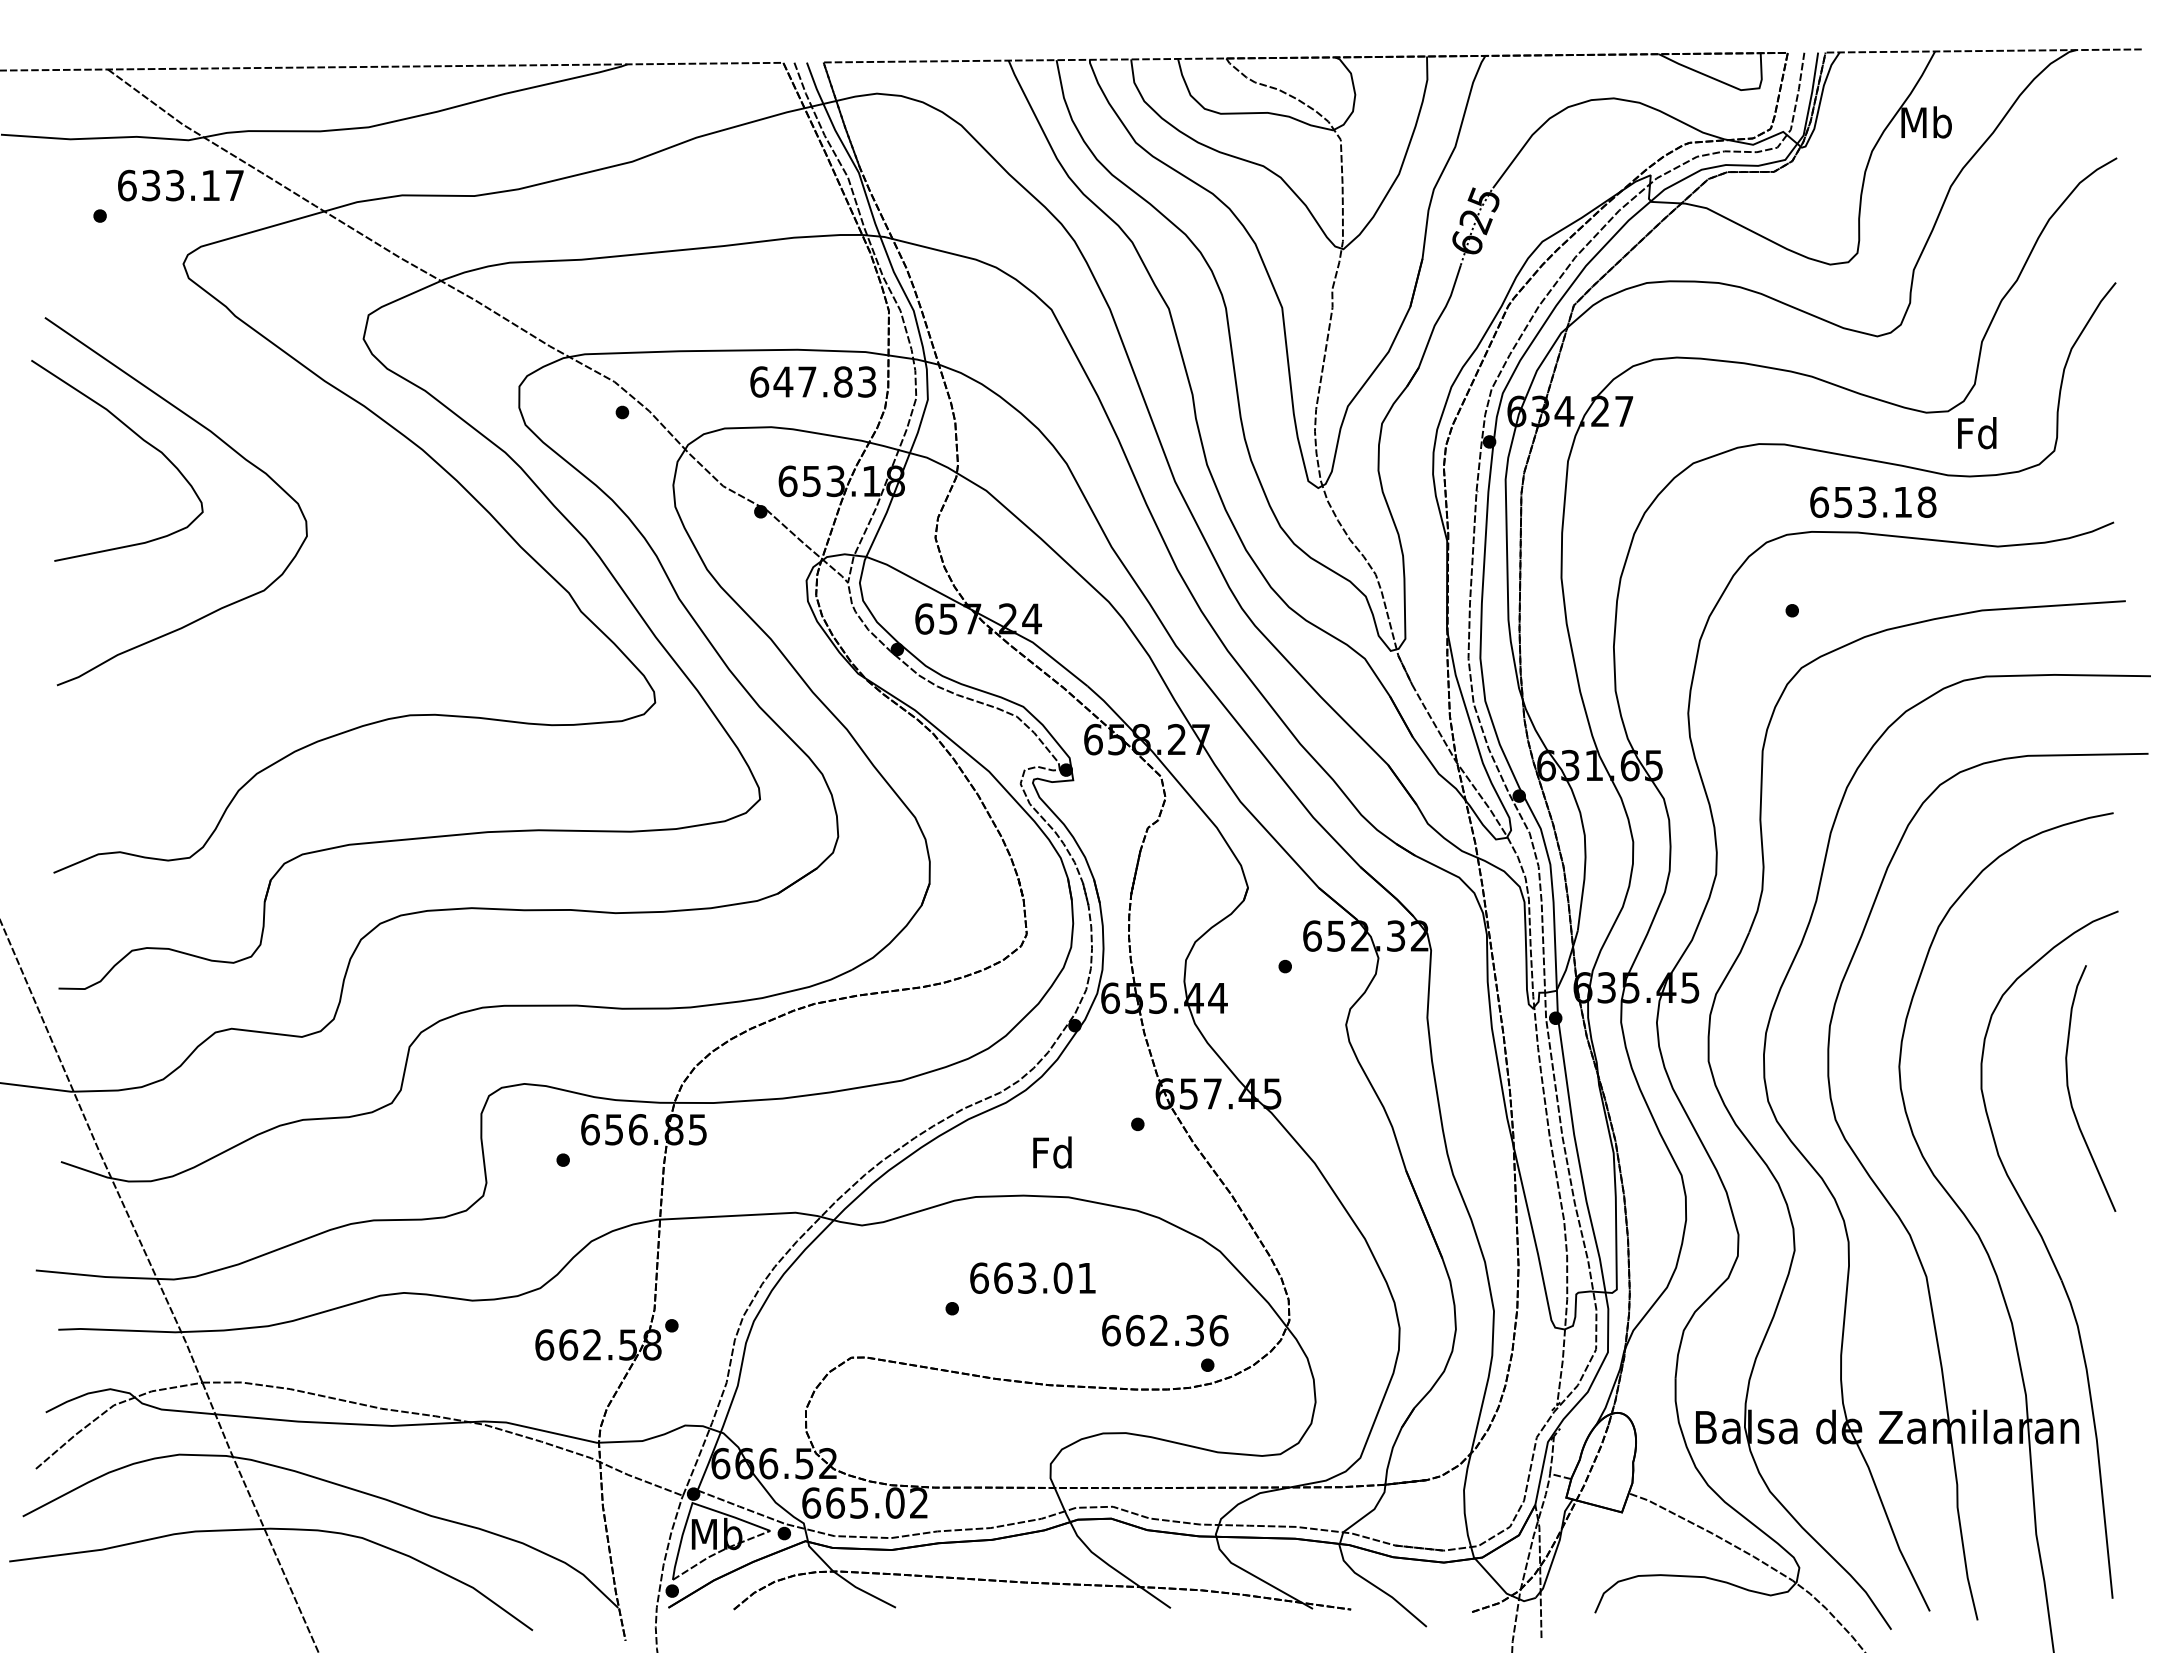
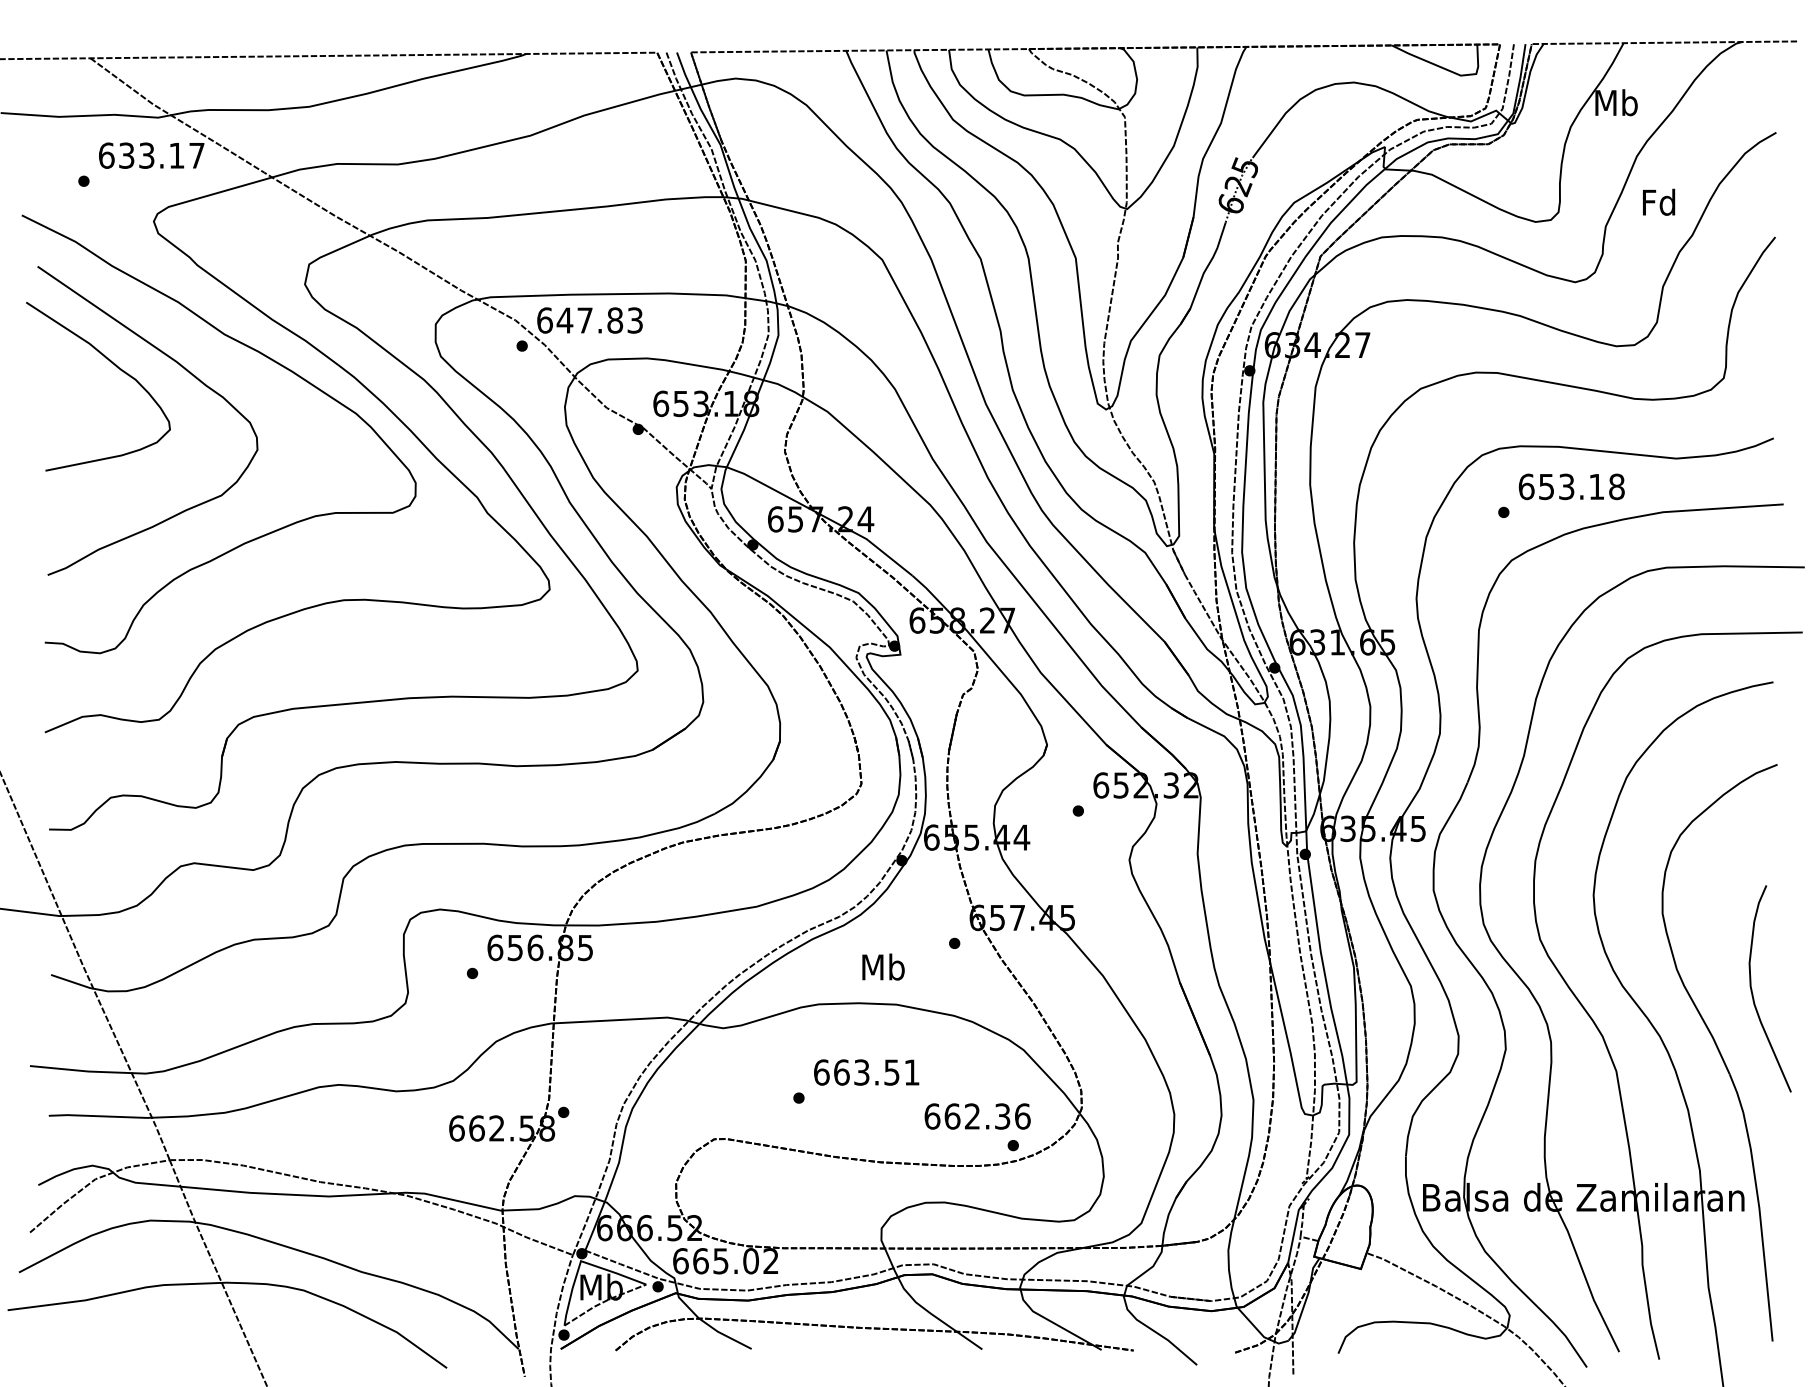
text: (813, 381) -> (590, 320), moved
curve: (316, 425) -> (265, 357), added
text: (1977, 433) -> (1659, 202), moved
text: (1873, 501) -> (1571, 486), moved
curve: (2070, 1094) -> (1753, 993), moved
text: (1052, 1152) -> (883, 967), Fd -> Mb
text: (1062, 1277) -> (891, 1071), 663.01 -> 663.51

